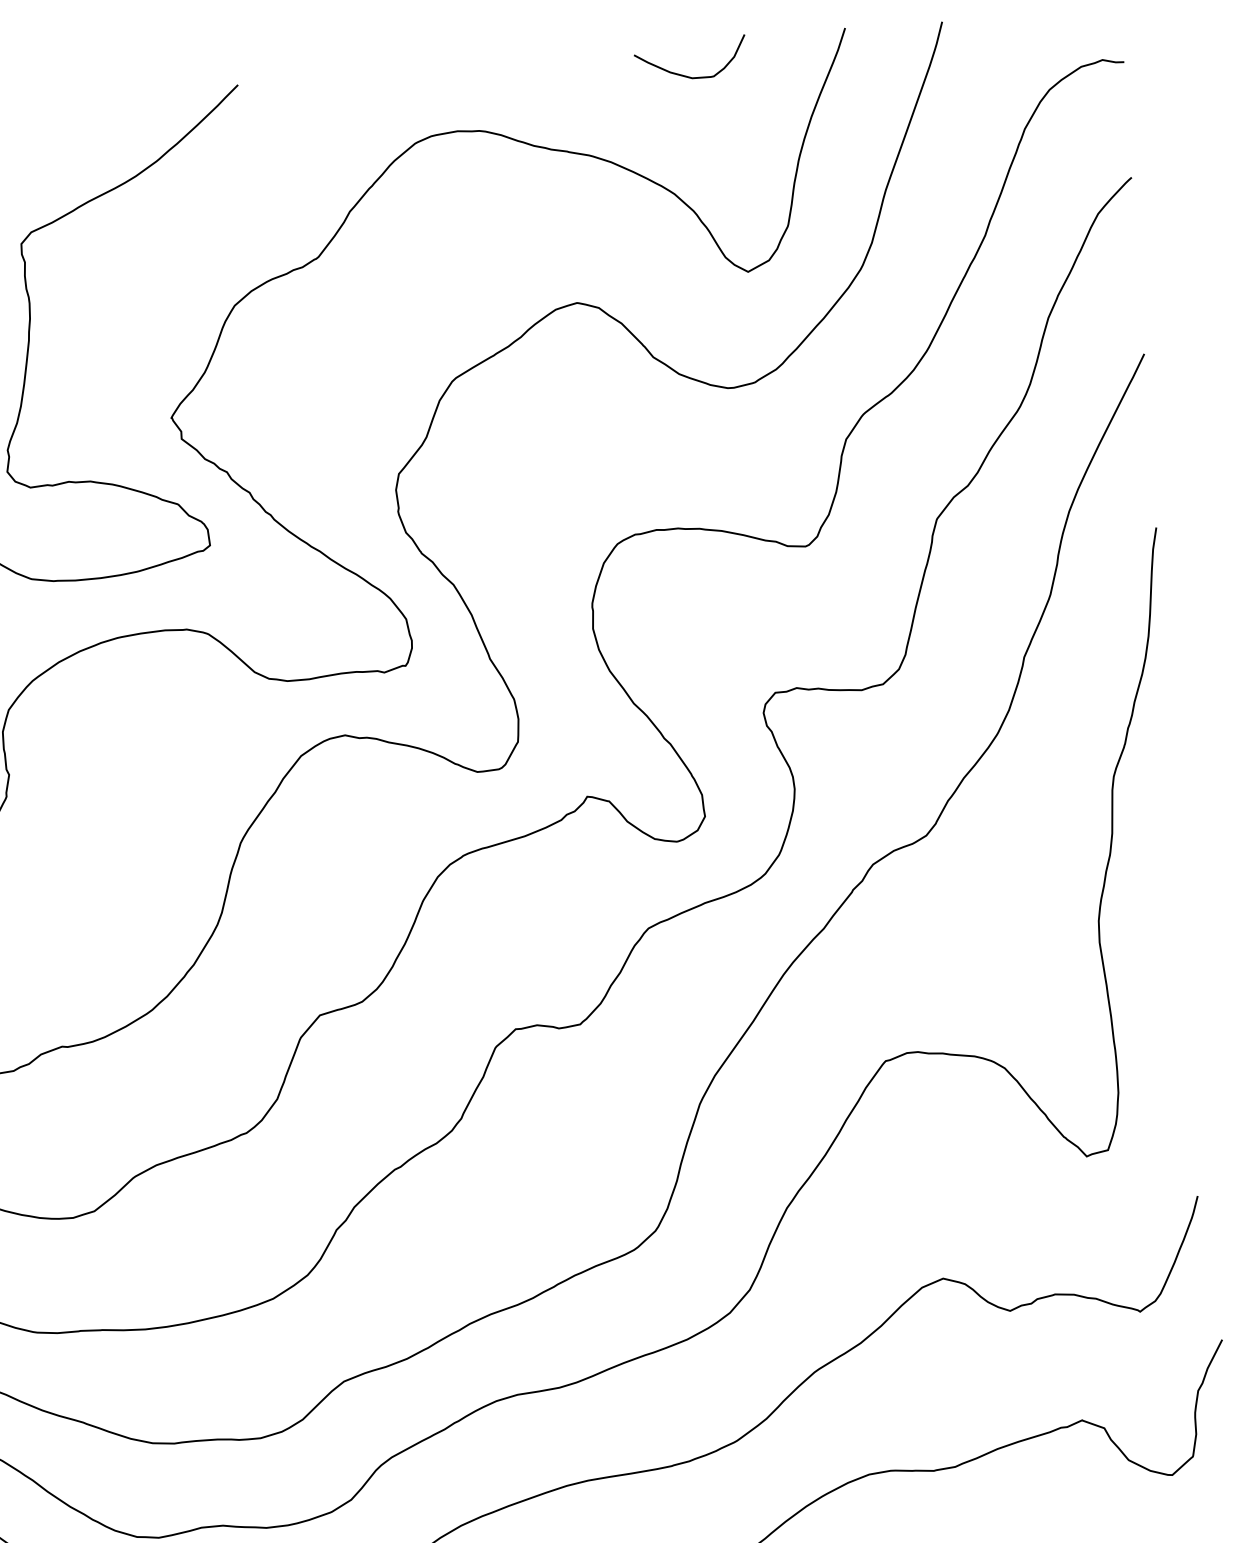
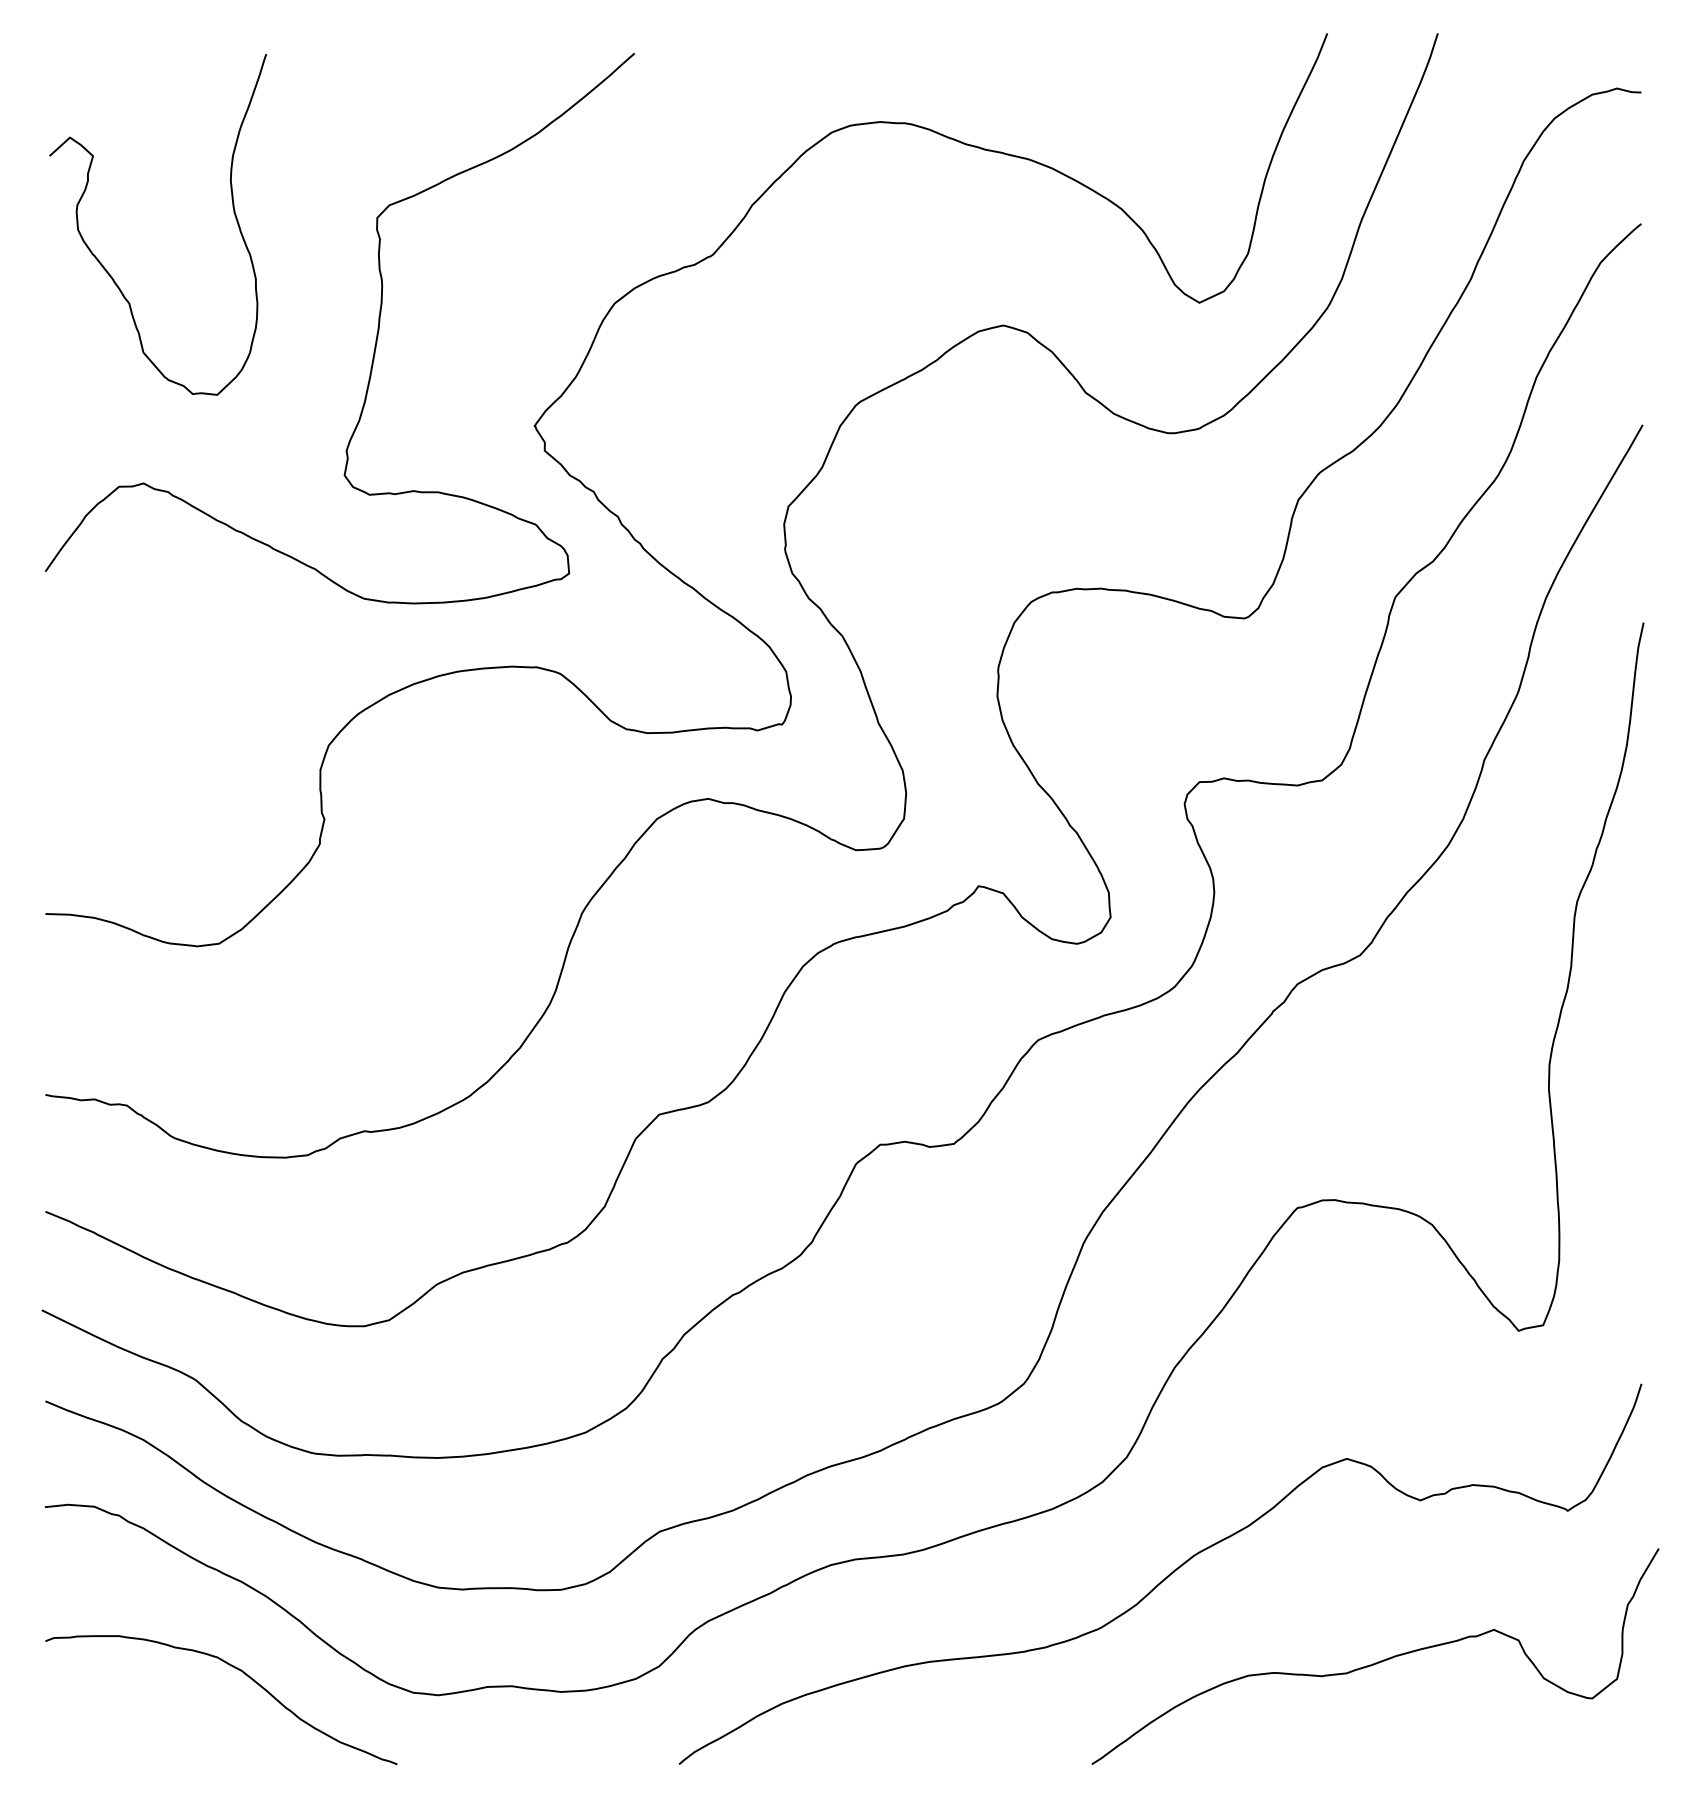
curve: (686, 75) -> (1143, 75), removed

